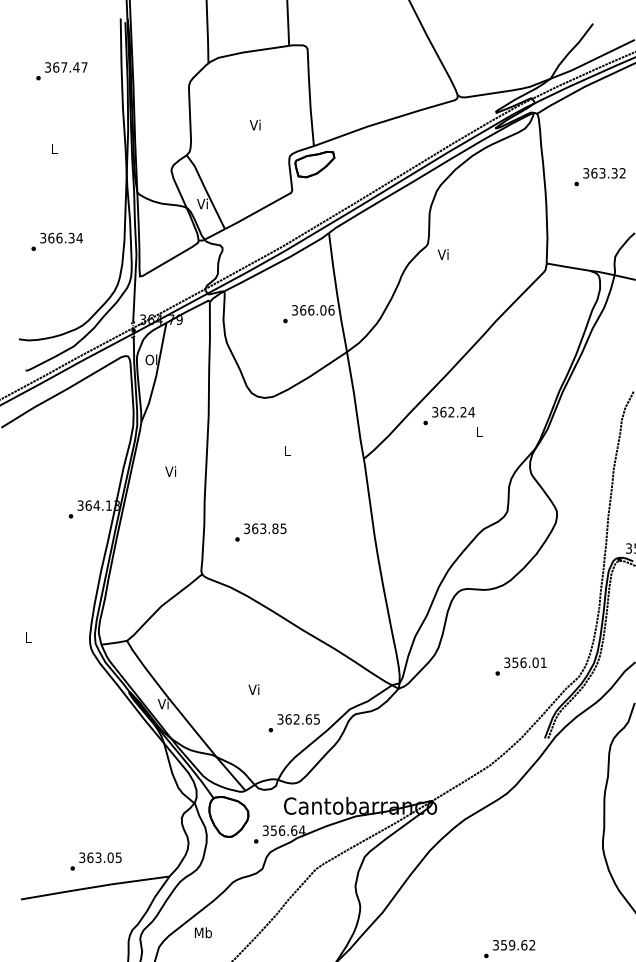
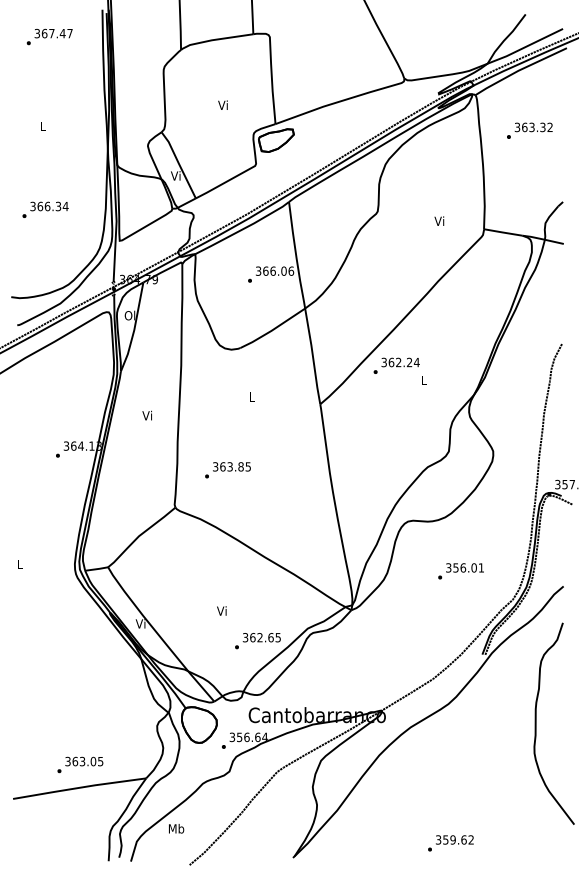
text: (61, 70) -> (49, 36), moved
text: (599, 176) -> (529, 130), moved
text: (443, 253) -> (439, 220), moved
text: (520, 666) -> (460, 571), moved

